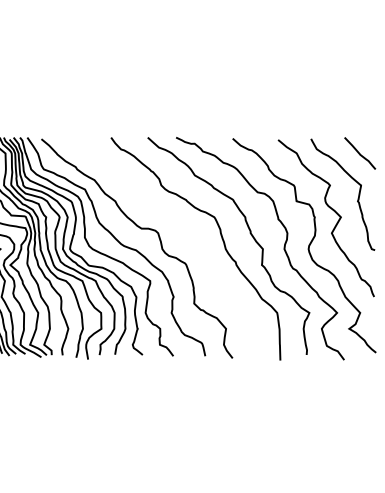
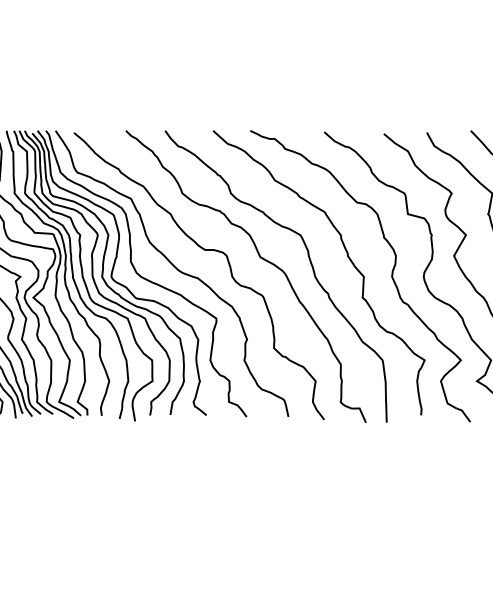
curve: (184, 235) -> (261, 258), added

